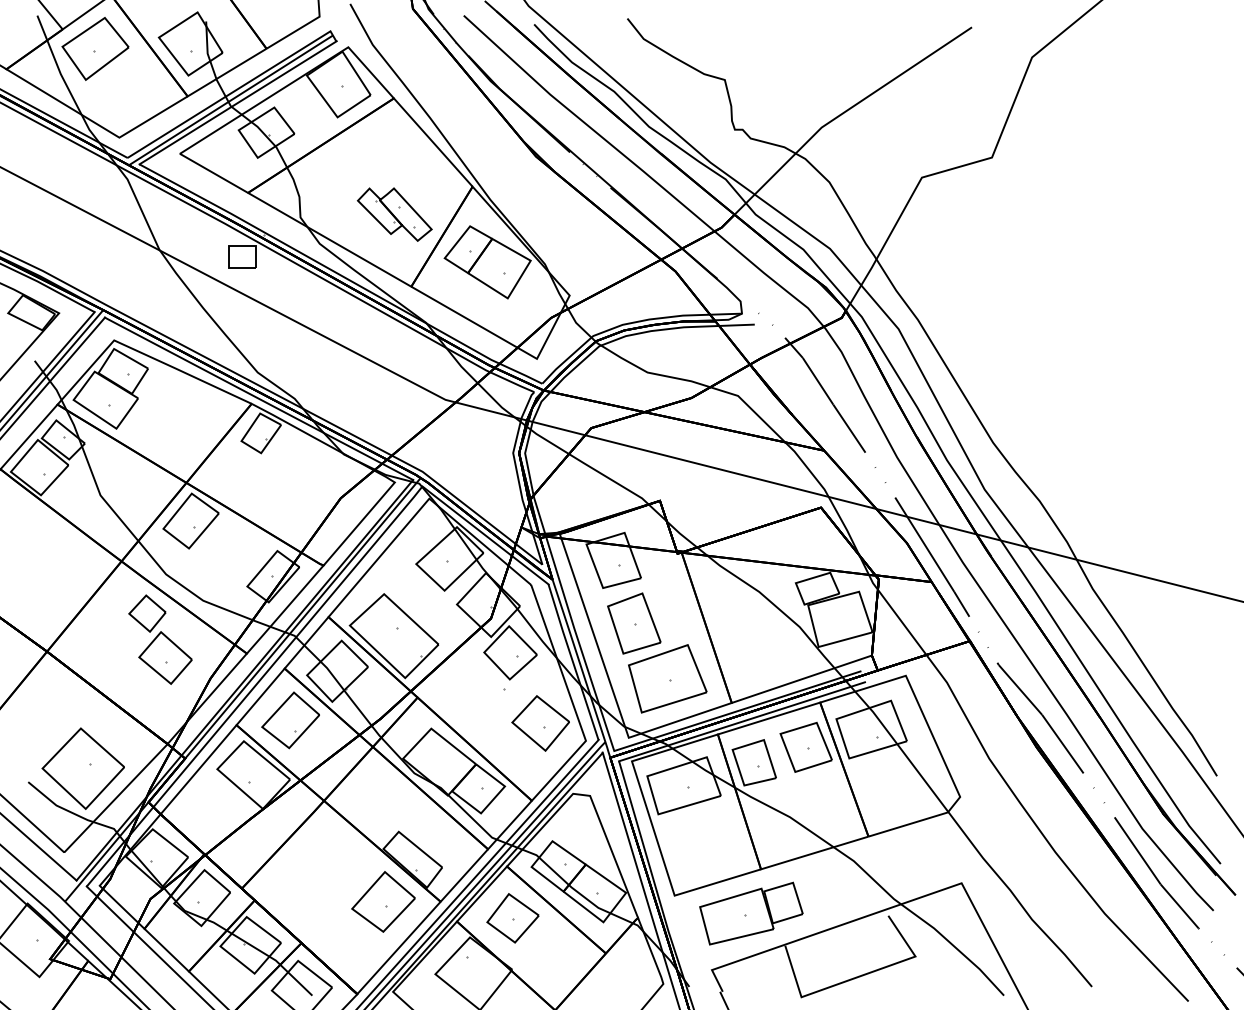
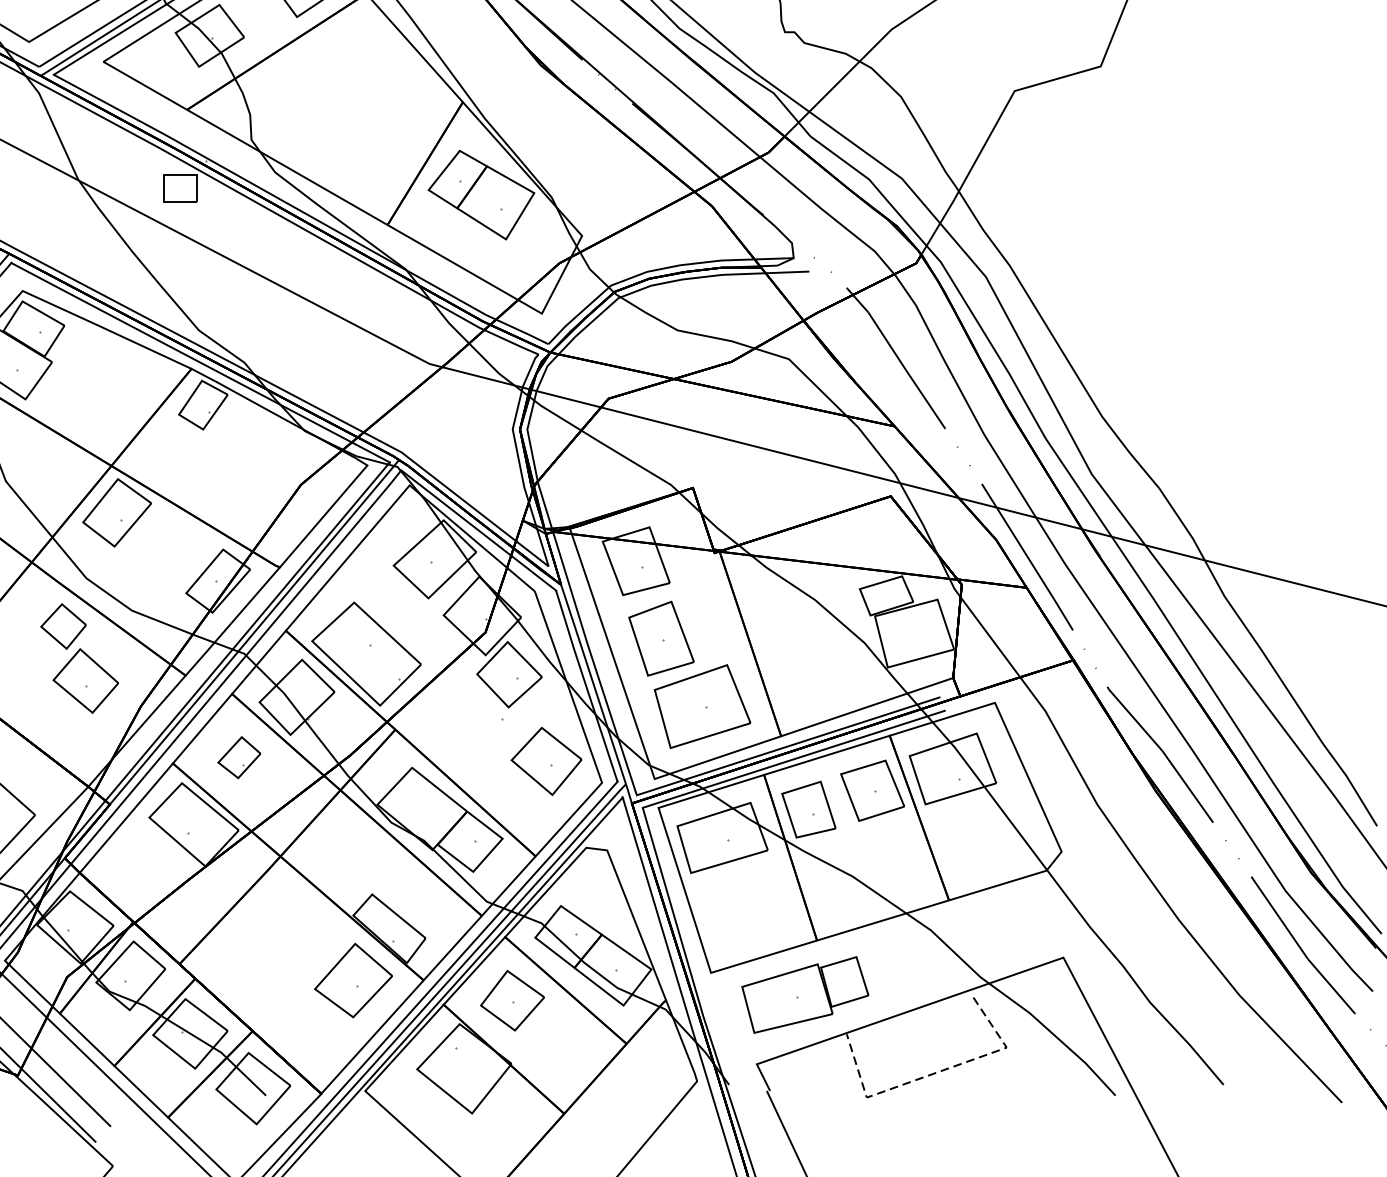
part: (394, 214) -> (366, 136), removed
part: (290, 720) -> (239, 757), size x0.6
line: (855, 977) -> (933, 1073), solid -> dashed

